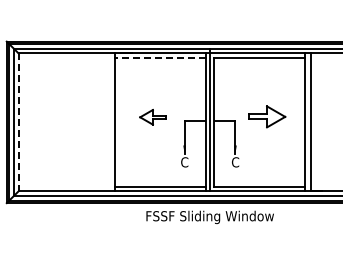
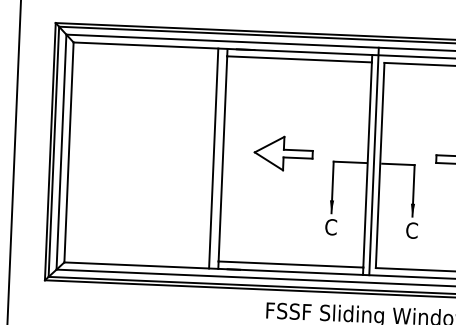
line: (160, 57) -> (299, 58), dashed -> solid
part: (152, 116) -> (282, 152), size x1.43
line: (18, 122) -> (68, 152), dashed -> solid
line: (109, 122) -> (213, 158), added

